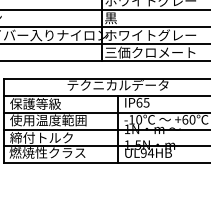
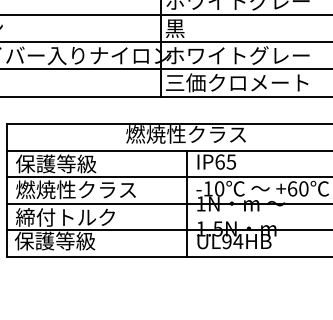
text: (117, 85) -> (185, 134), テクニカルデータ -> 燃焼性クラス
text: (48, 120) -> (76, 189), 使用温度範囲 -> 燃焼性クラス
text: (47, 152) -> (74, 240), 燃焼性クラス -> 保護等級

